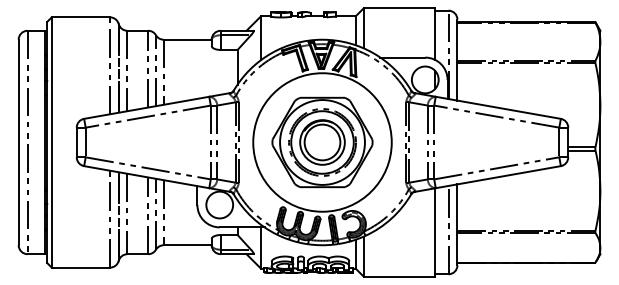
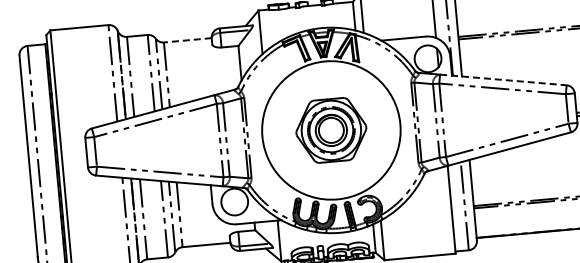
line: (187, 39) -> (187, 40), solid -> dashed
line: (498, 107) -> (503, 79), solid -> dashed
part: (322, 142) -> (331, 130), size x0.7

